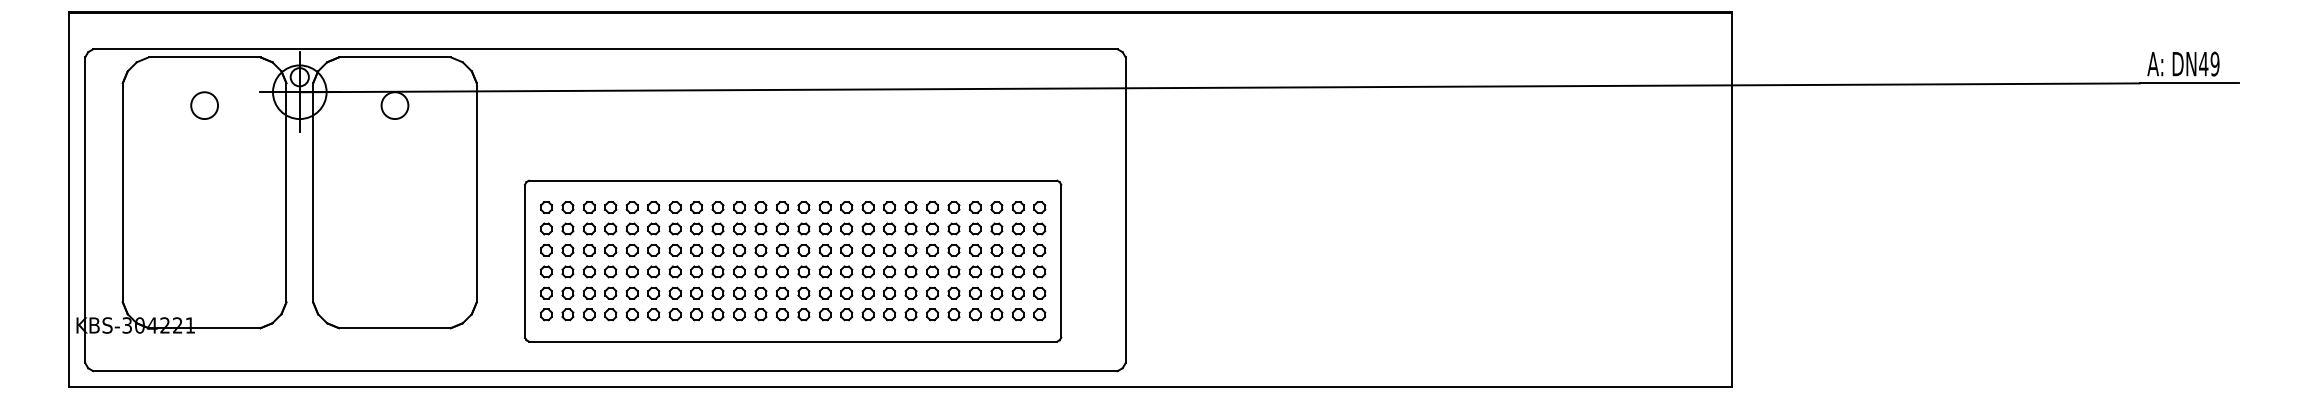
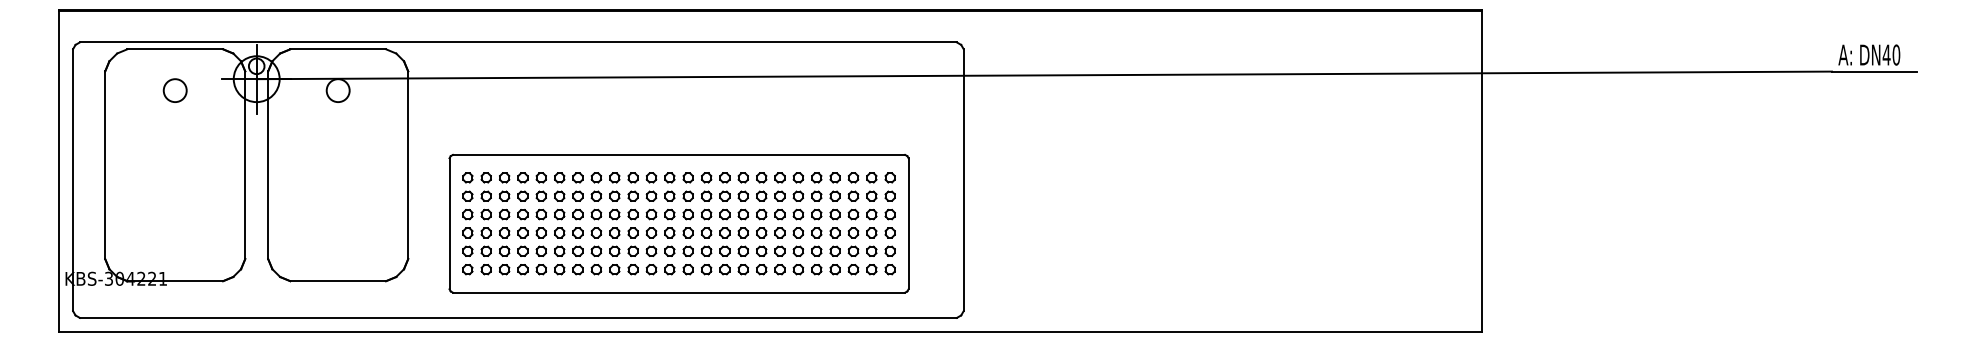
text: (2214, 64) -> (1895, 55), DN49 -> DN40

